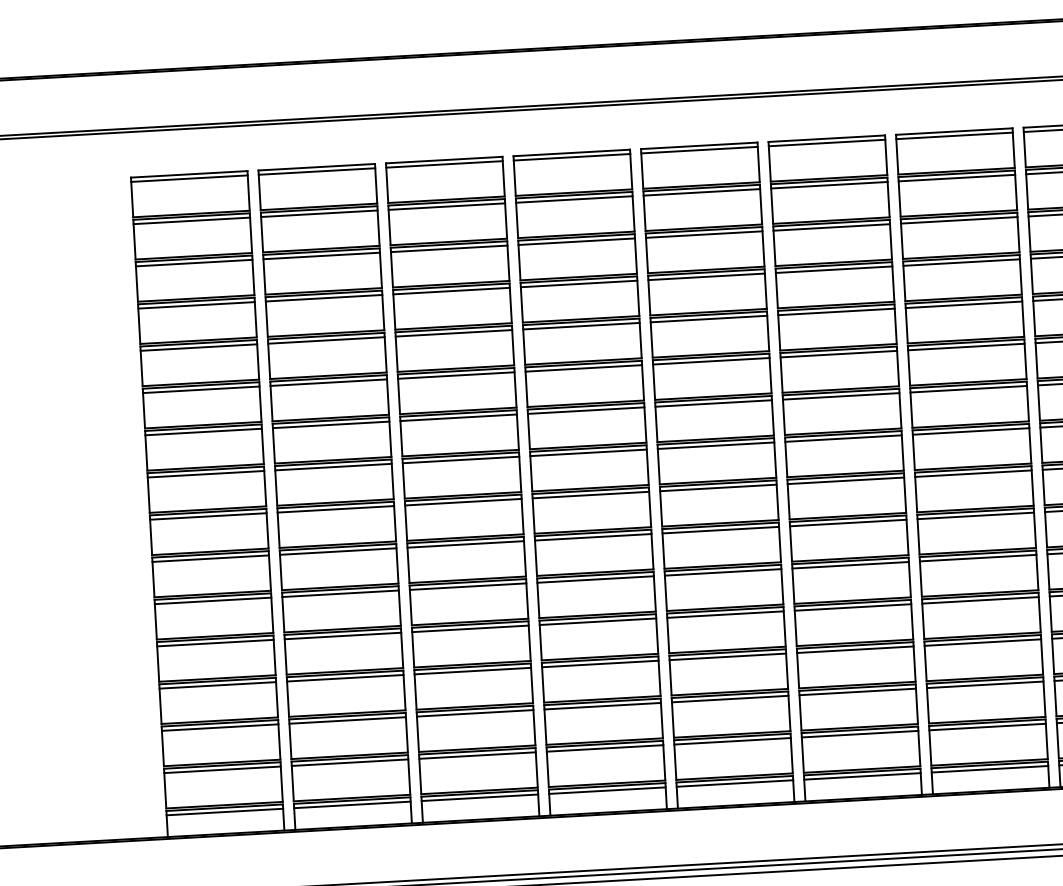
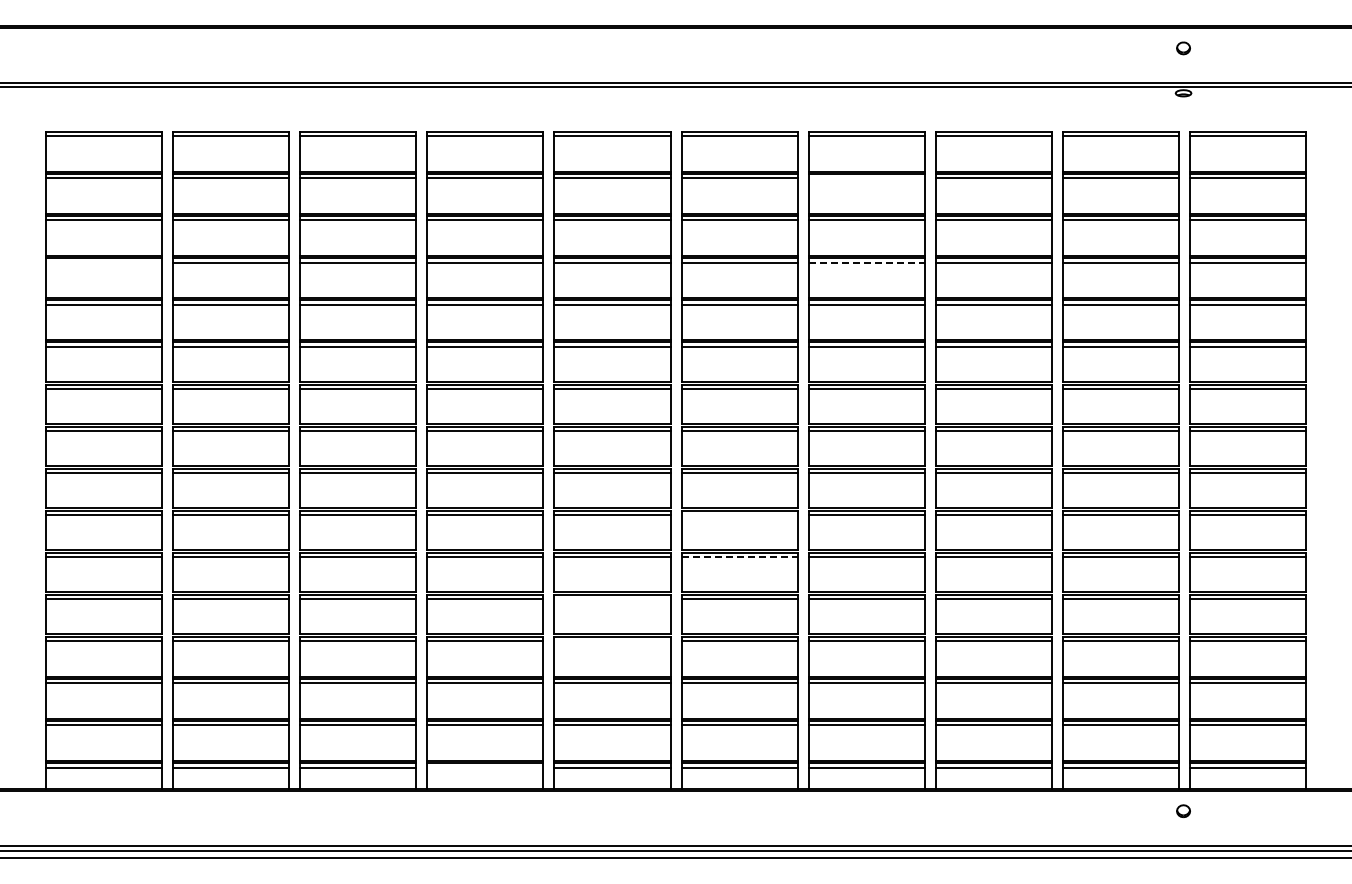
line: (956, 178) -> (866, 178), removed
line: (962, 262) -> (867, 262), solid -> dashed
line: (196, 305) -> (104, 262), removed
line: (848, 523) -> (739, 515), removed
line: (851, 565) -> (740, 557), solid -> dashed
line: (725, 614) -> (612, 599), removed
line: (727, 657) -> (612, 641), removed
line: (607, 790) -> (485, 767), removed

